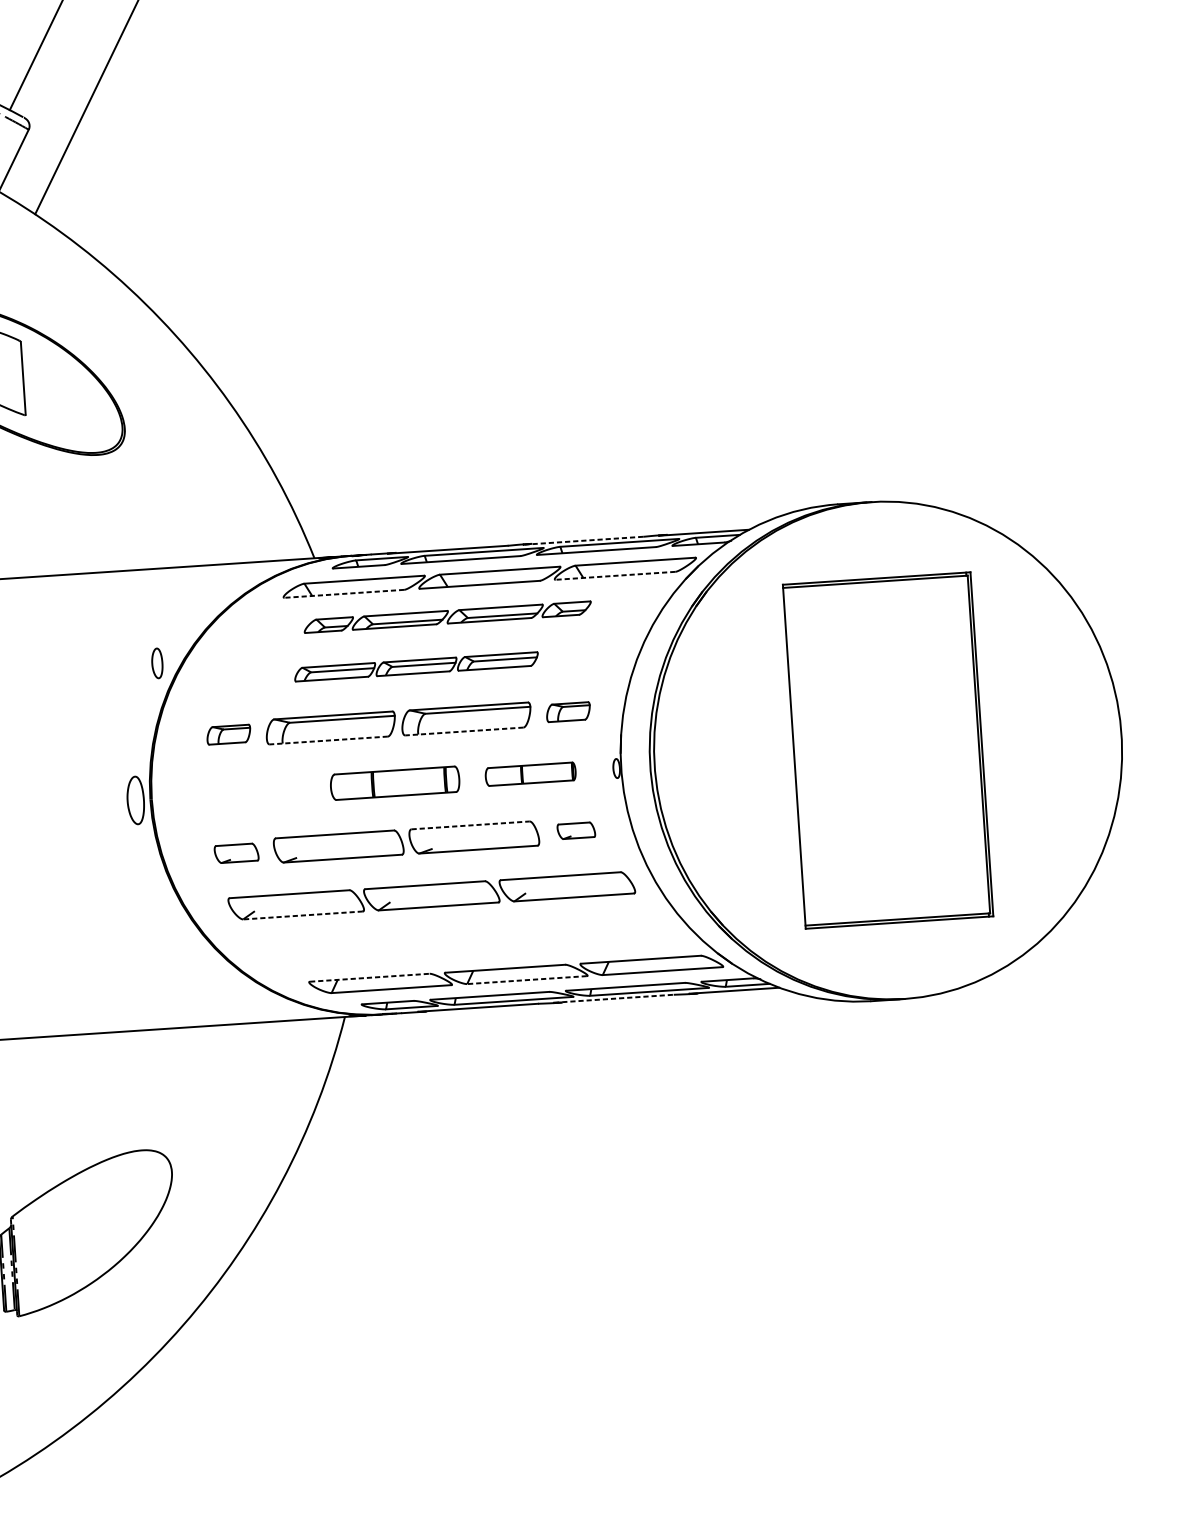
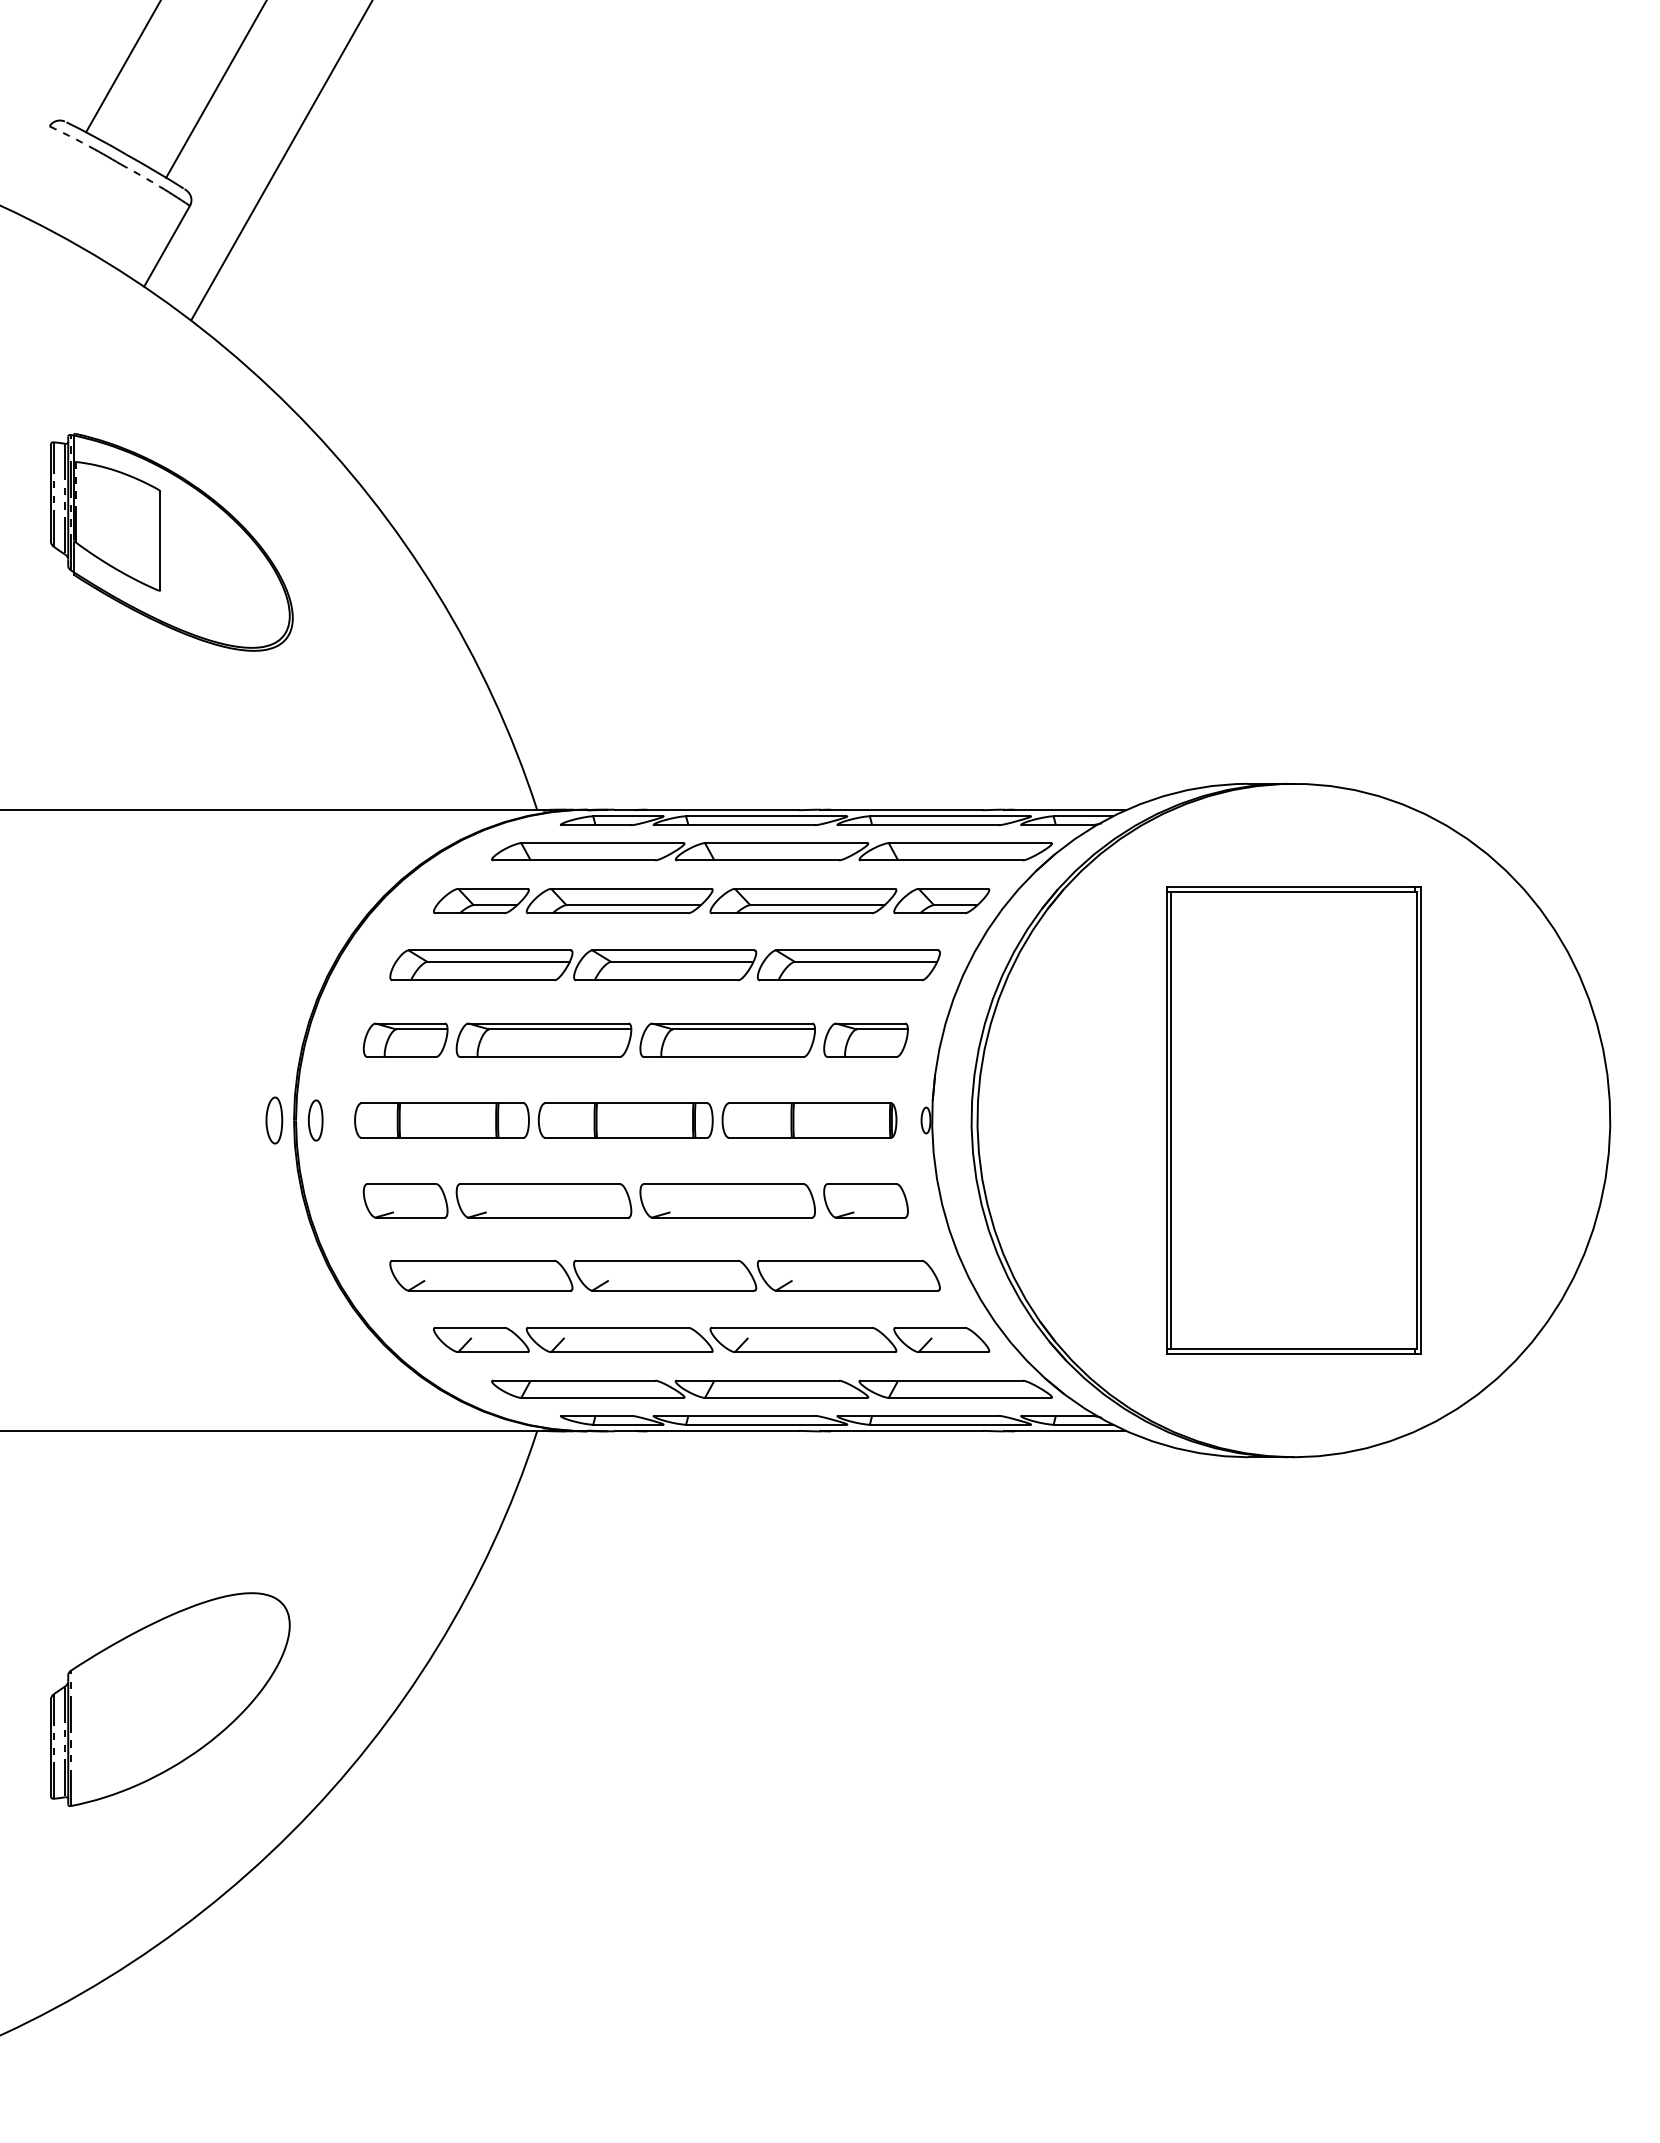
line: (583, 541) -> (901, 810), dashed -> solid
line: (615, 575) -> (941, 860), dashed -> solid
line: (343, 593) -> (573, 860), dashed -> solid
part: (447, 617) -> (711, 901), size x1.43
part: (157, 663) -> (315, 1120), moved
part: (416, 666) -> (664, 965), size x1.67
part: (568, 711) -> (865, 1039), size x1.43
line: (464, 731) -> (723, 1056), dashed -> solid
part: (228, 734) -> (405, 1039), size x1.43
line: (328, 740) -> (539, 1056), dashed -> solid
line: (797, 756) -> (1170, 1120), added
part: (530, 774) -> (809, 1120), size x1.43
part: (259, 792) -> (441, 1120), added
part: (135, 800) -> (274, 1120), size x0.71
line: (471, 825) -> (724, 1184), dashed -> solid
part: (575, 830) -> (865, 1200), size x1.67
part: (236, 853) -> (405, 1200), size x1.43
line: (302, 915) -> (489, 1290), dashed -> solid
part: (469, 940) -> (711, 1339), added
line: (370, 977) -> (574, 1380), dashed -> solid
line: (526, 979) -> (785, 1397), dashed -> solid
line: (614, 998) -> (902, 1430), dashed -> solid

